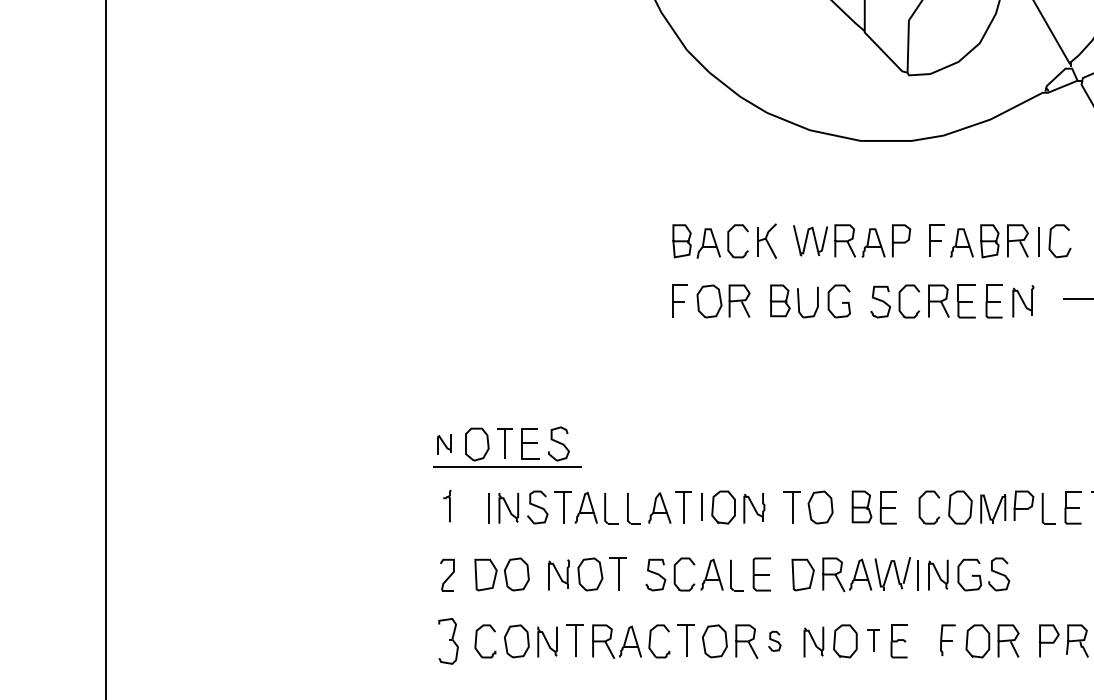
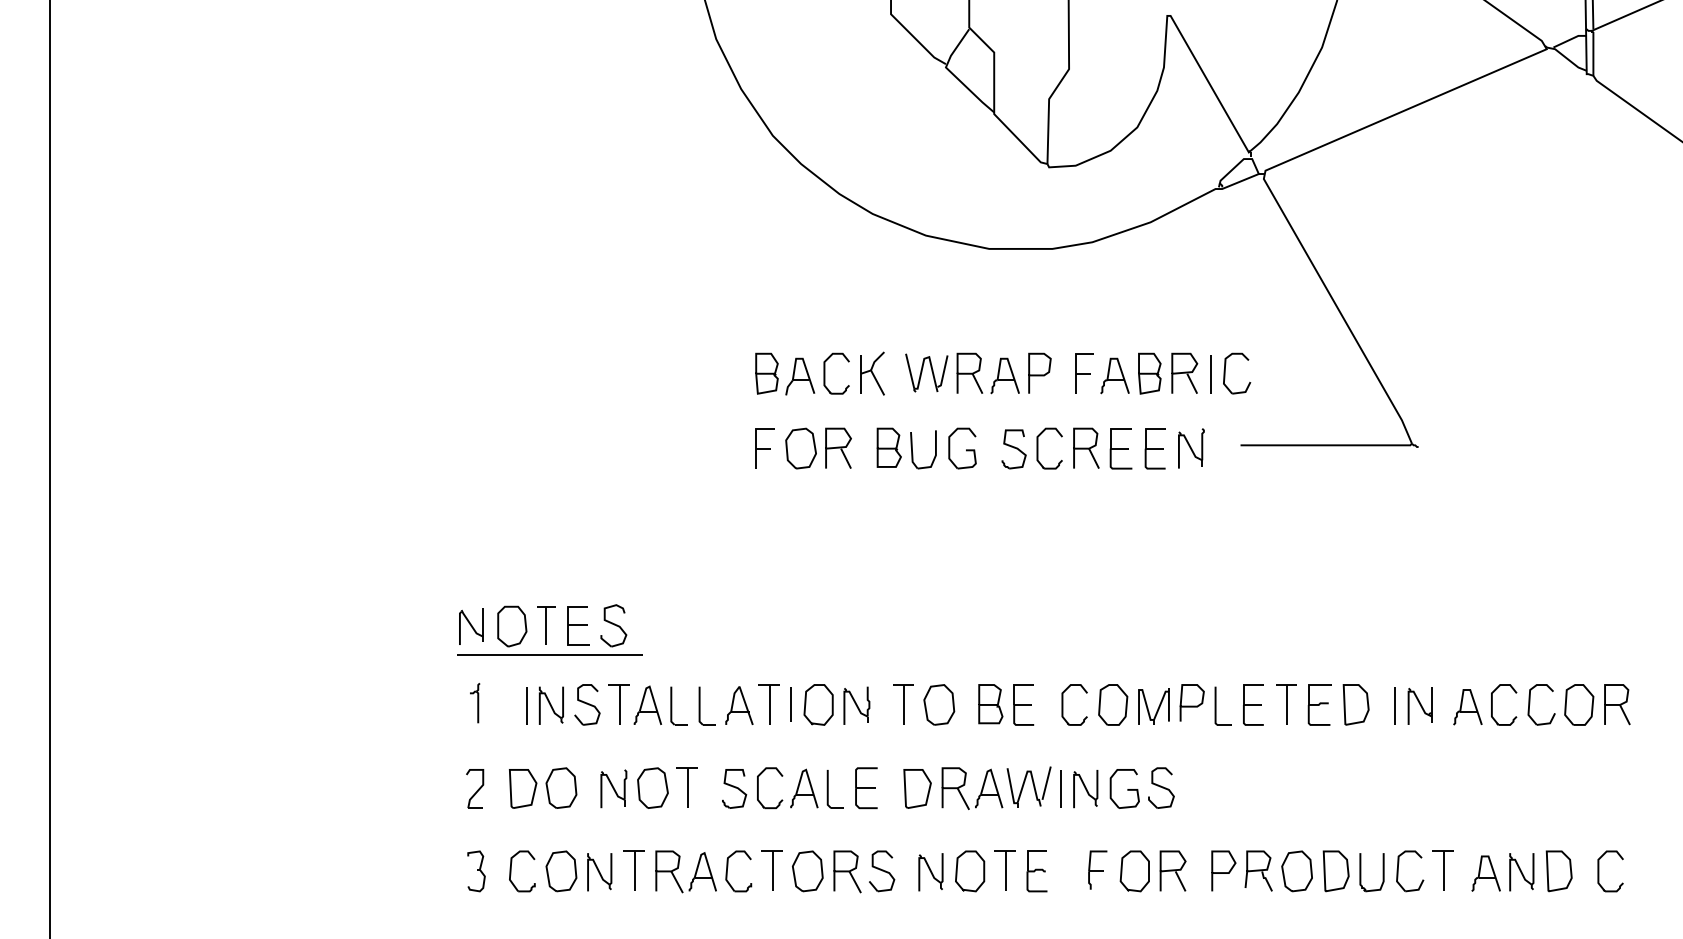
part: (444, 444) -> (471, 626), size x1.43
part: (873, 640) -> (1004, 870), size x1.43
part: (448, 641) -> (476, 871), size x0.71
part: (774, 641) -> (882, 871), size x1.67

